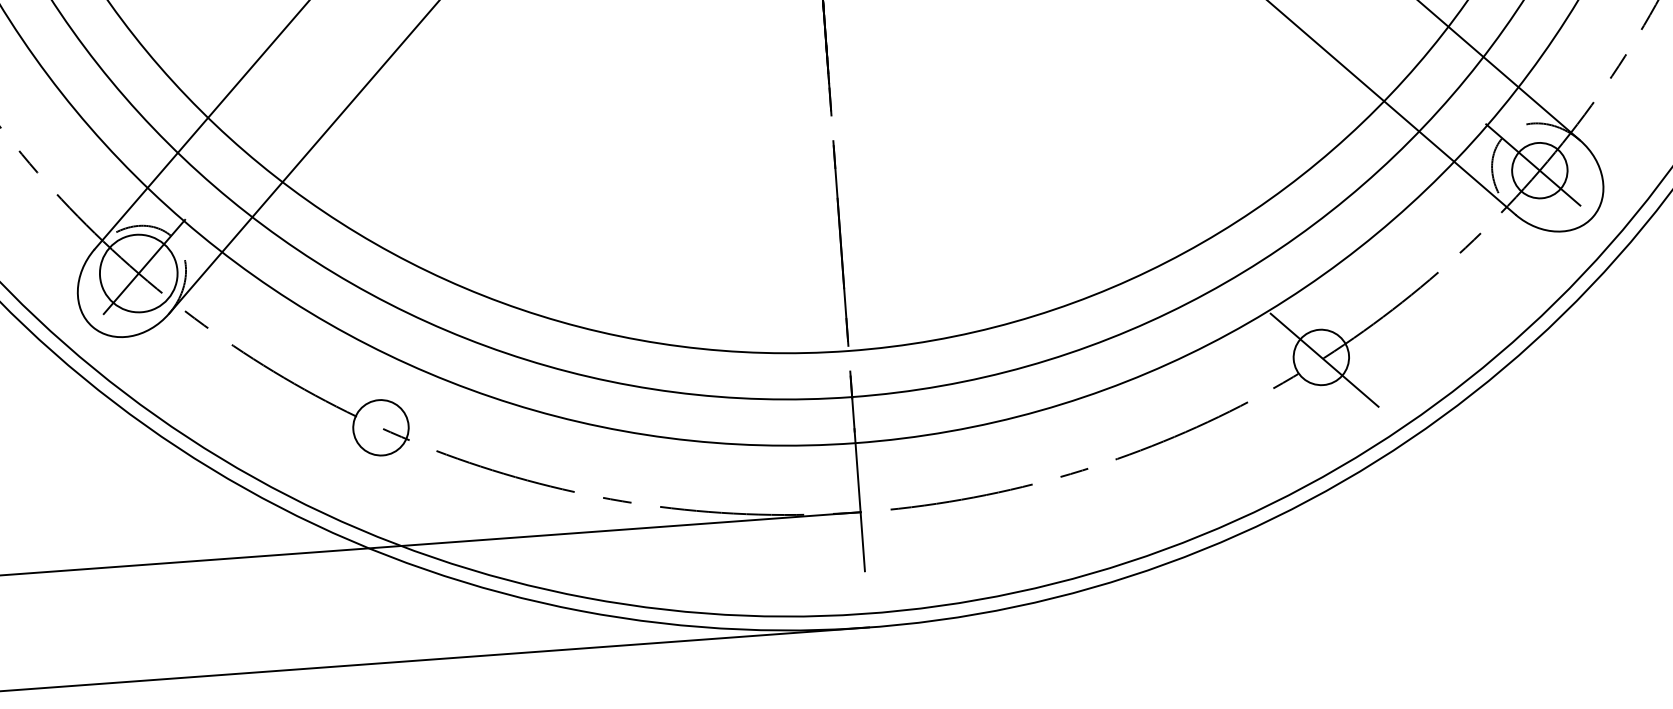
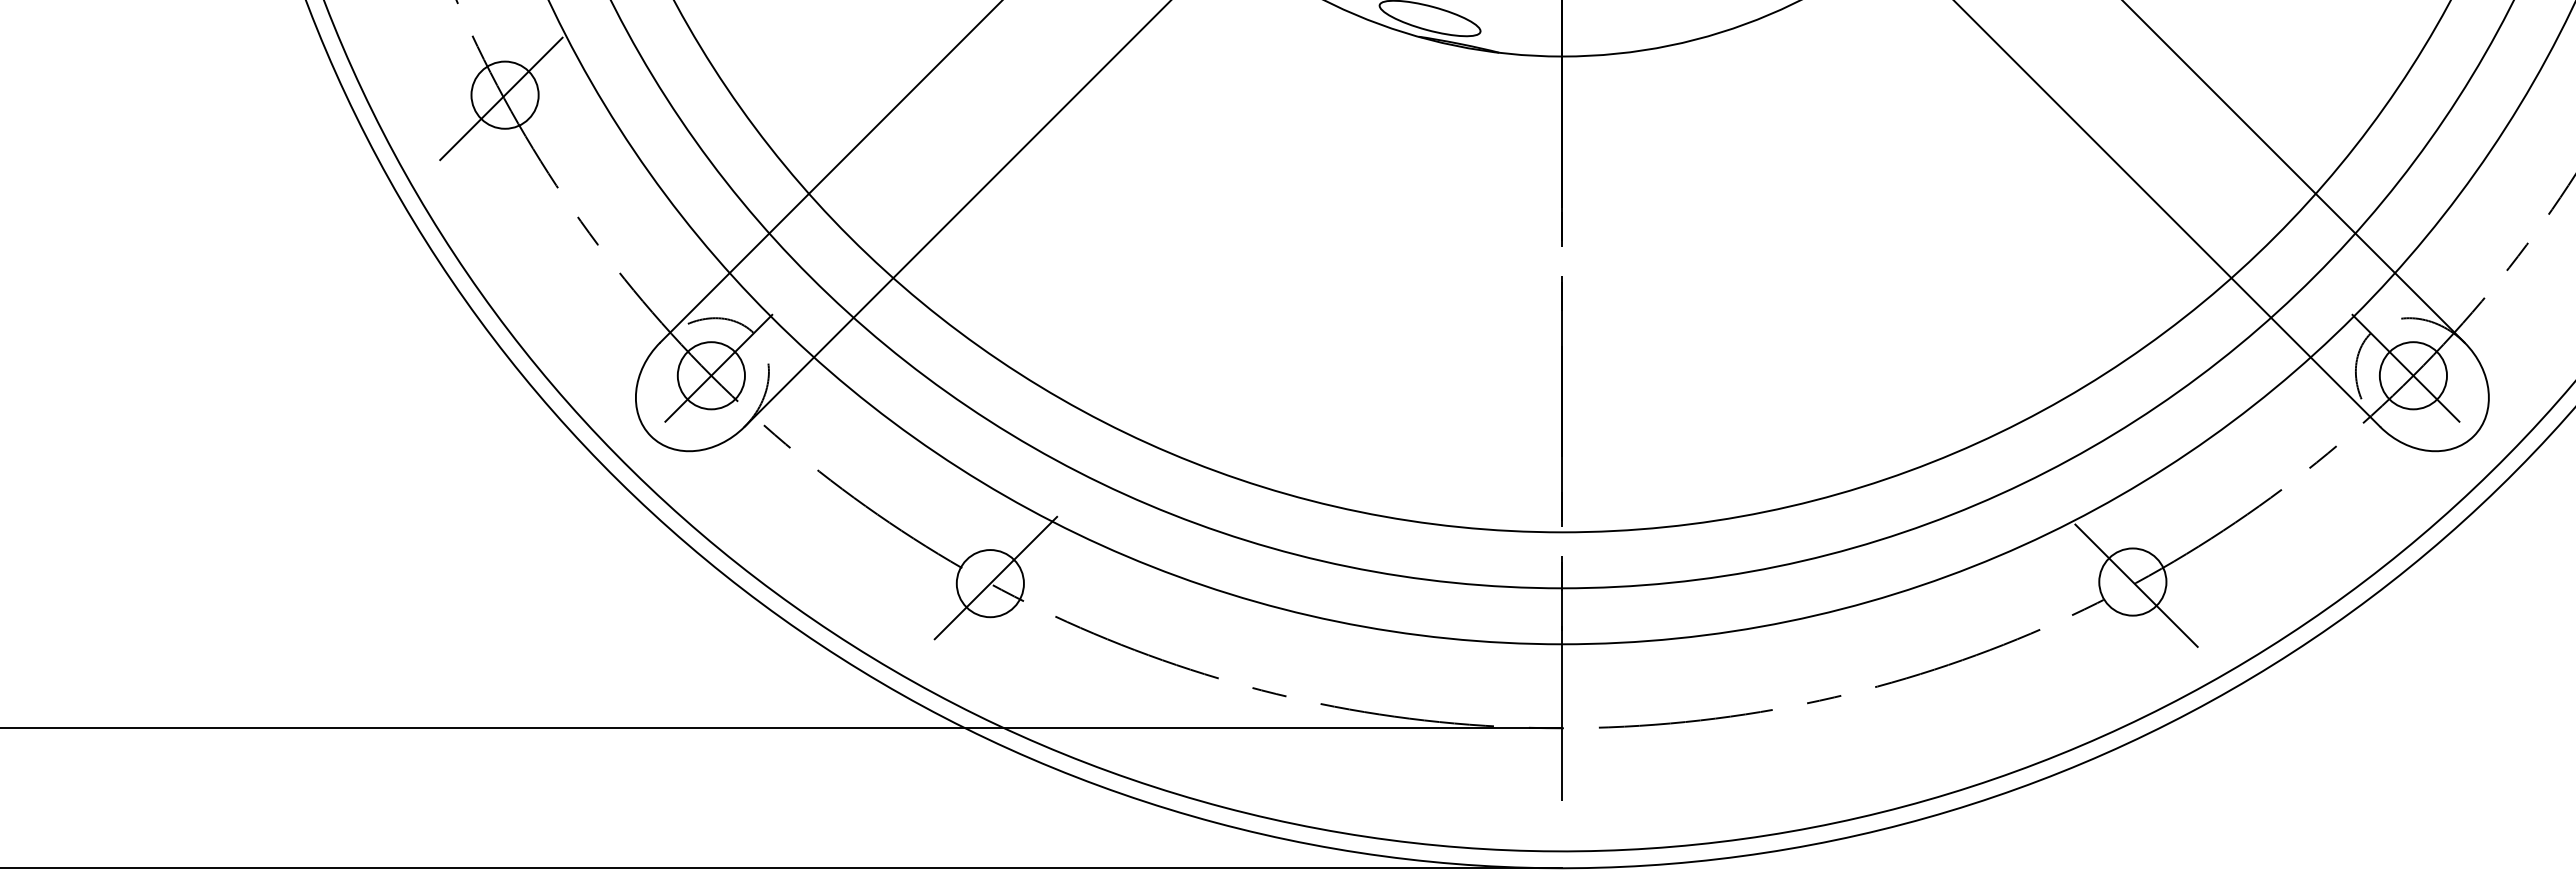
circle: (138, 273) -> (710, 375), size x0.71
line: (389, 417) -> (1001, 571), added

